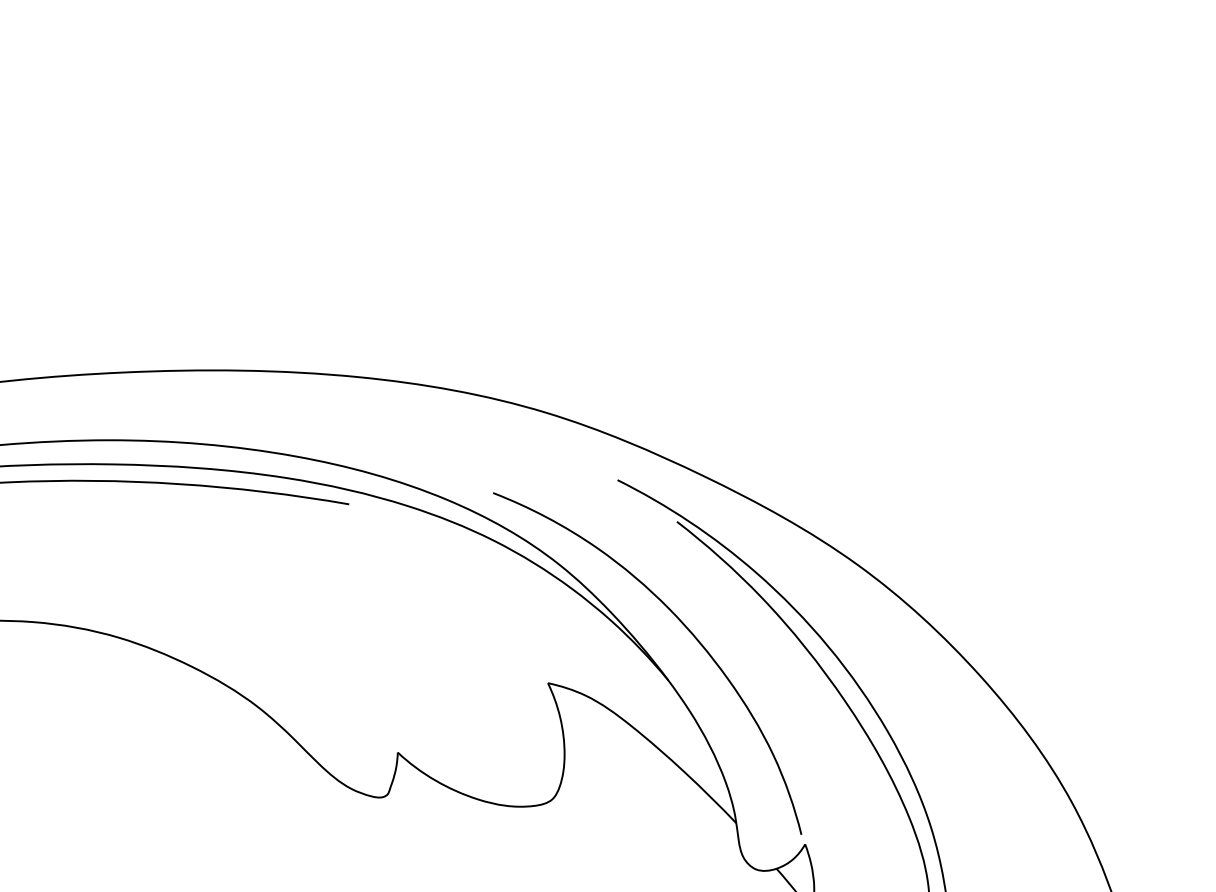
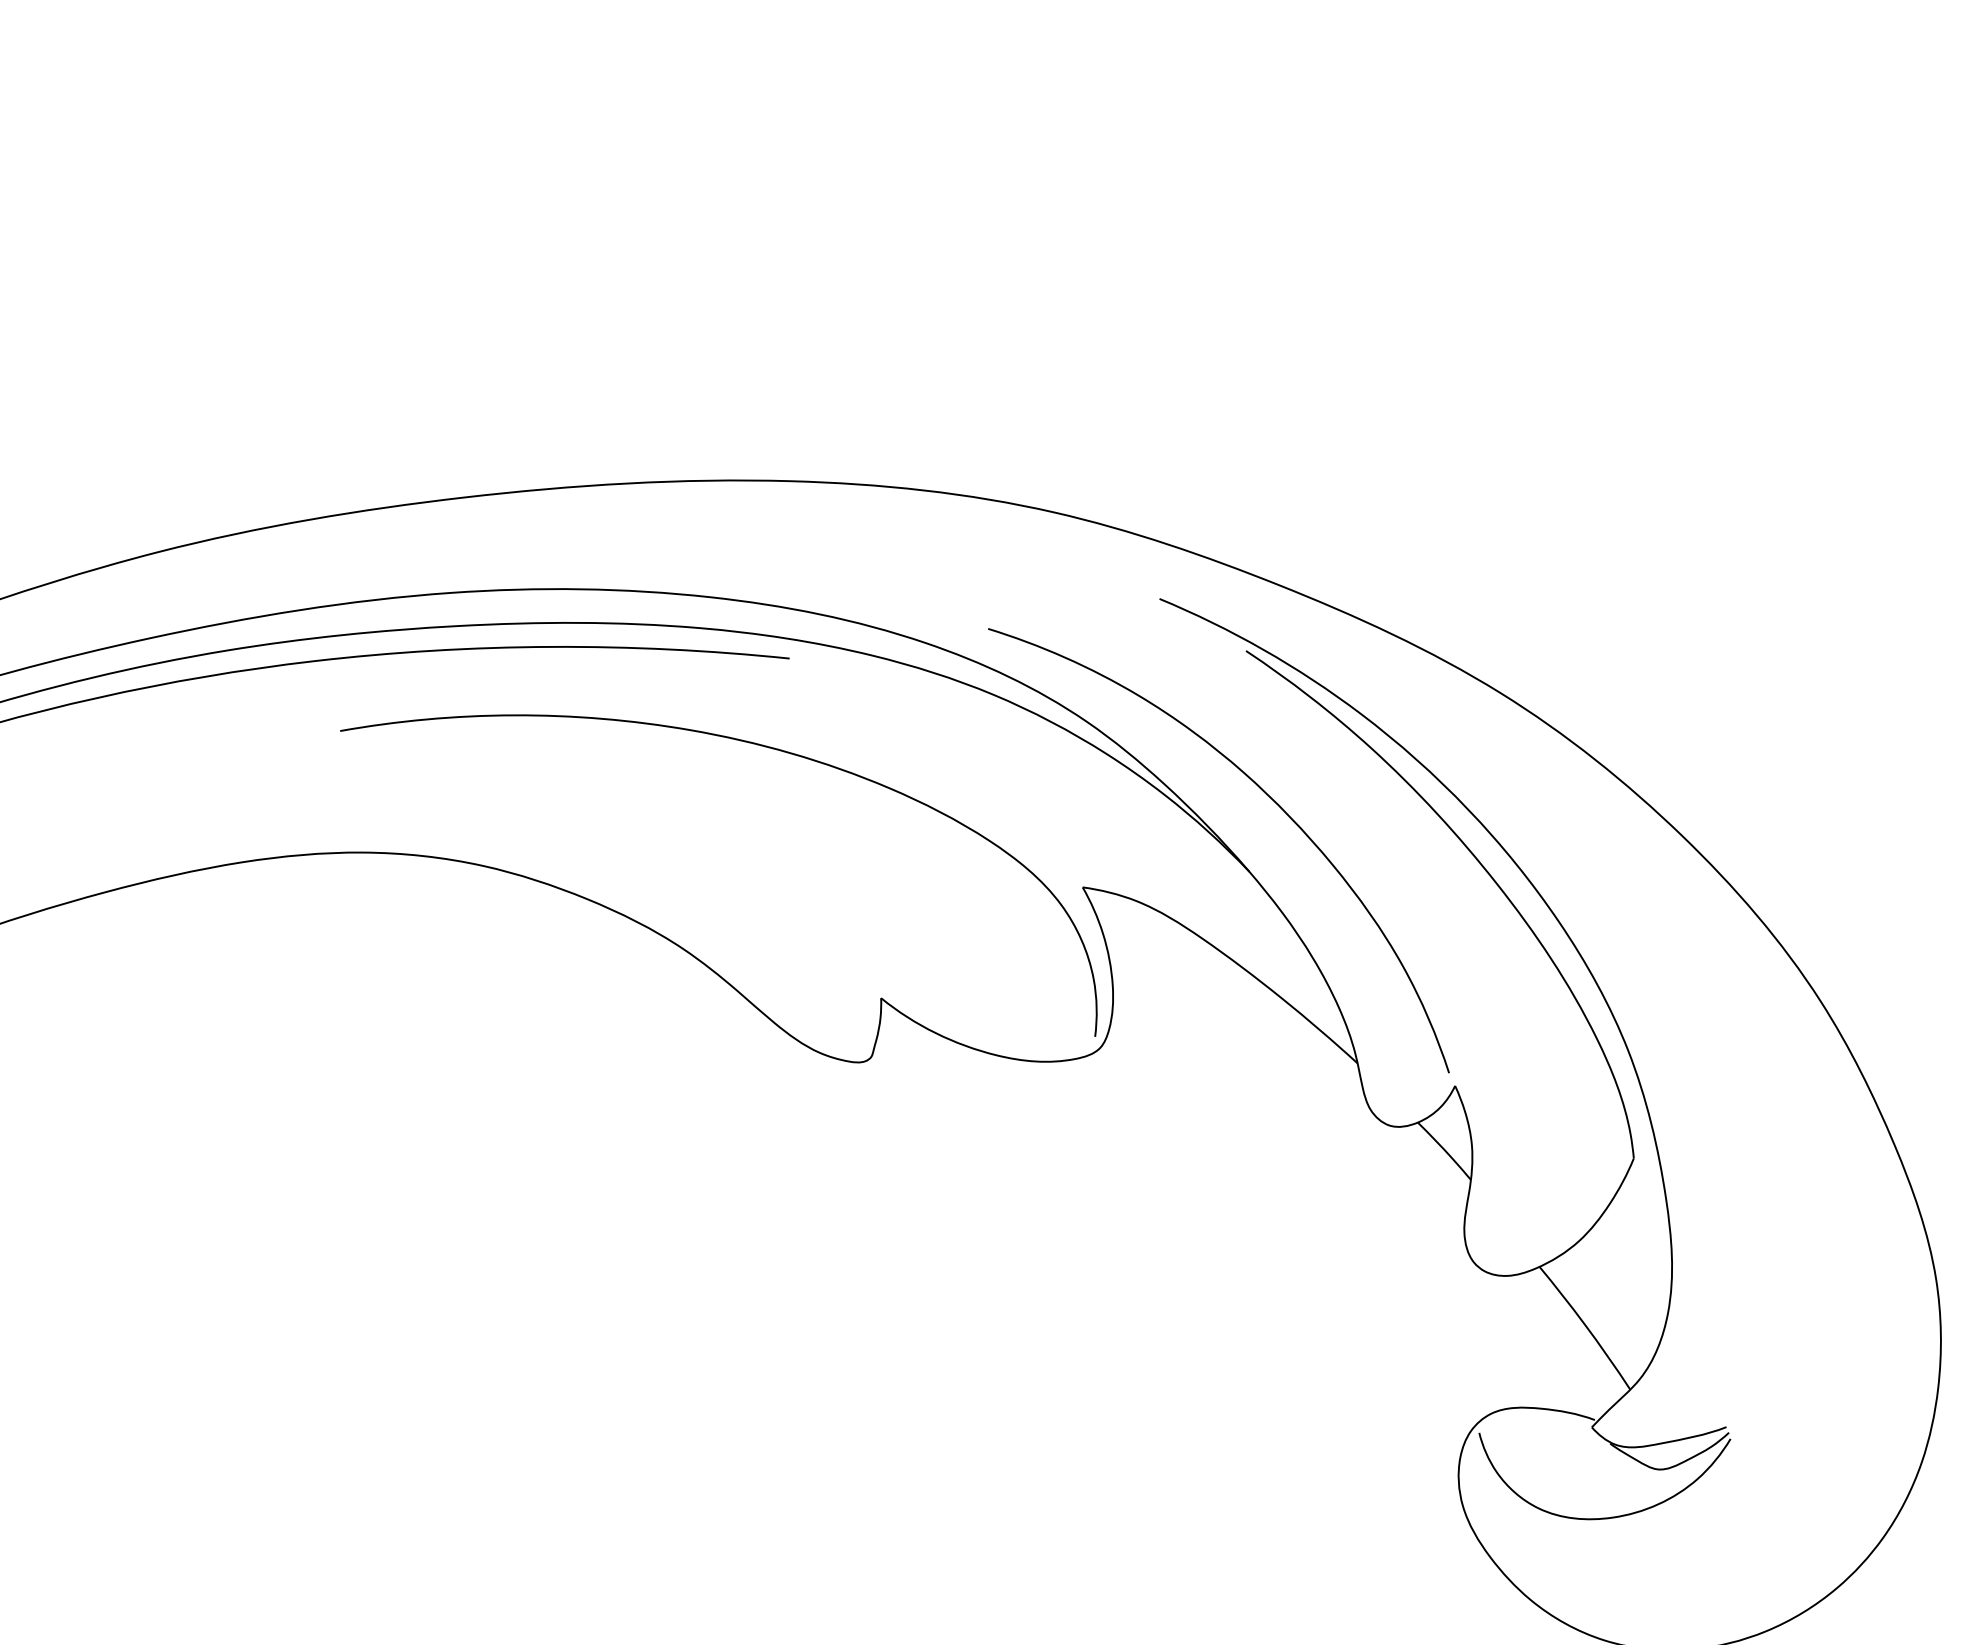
curve: (312, 562) -> (744, 742), added

